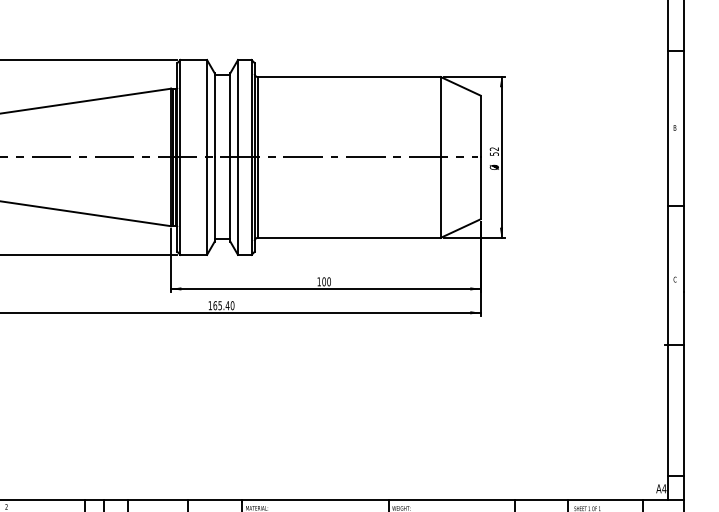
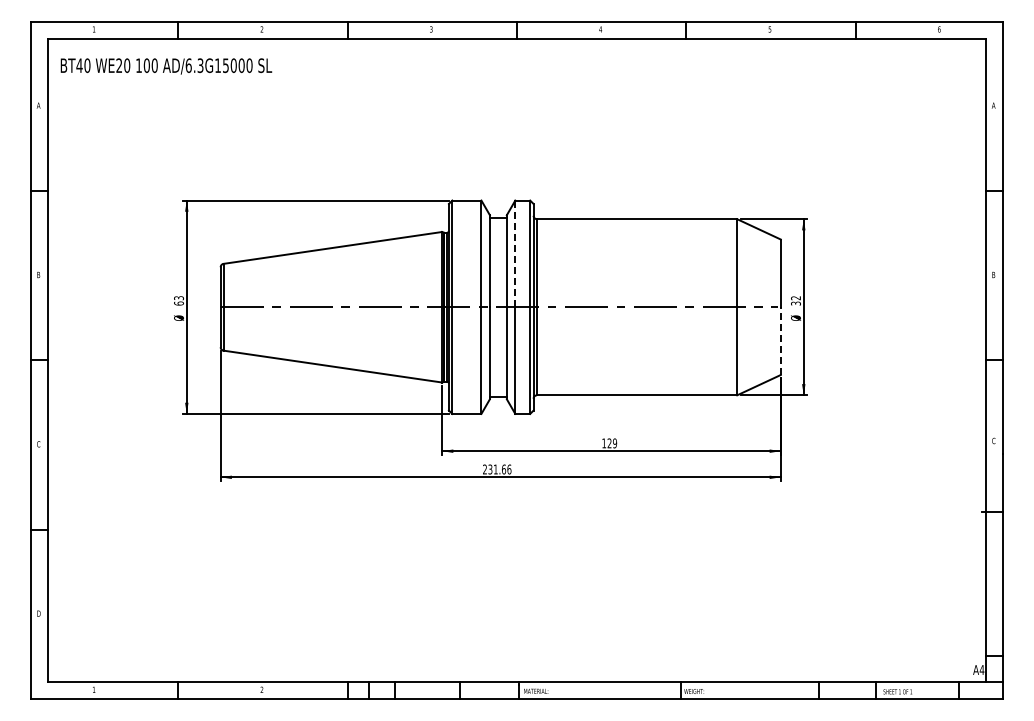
line: (238, 108) -> (515, 253), solid -> dashed
text: (493, 154) -> (794, 303), 52 -> 32
line: (480, 188) -> (780, 341), solid -> dashed
text: (325, 281) -> (611, 443), 100 -> 129
text: (221, 305) -> (497, 469), 165.40 -> 231.66

